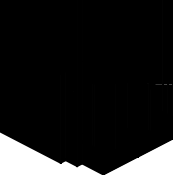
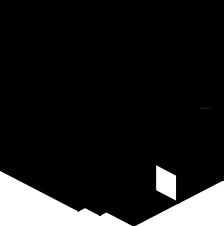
fill: (128, 141) -> (166, 182), removed

